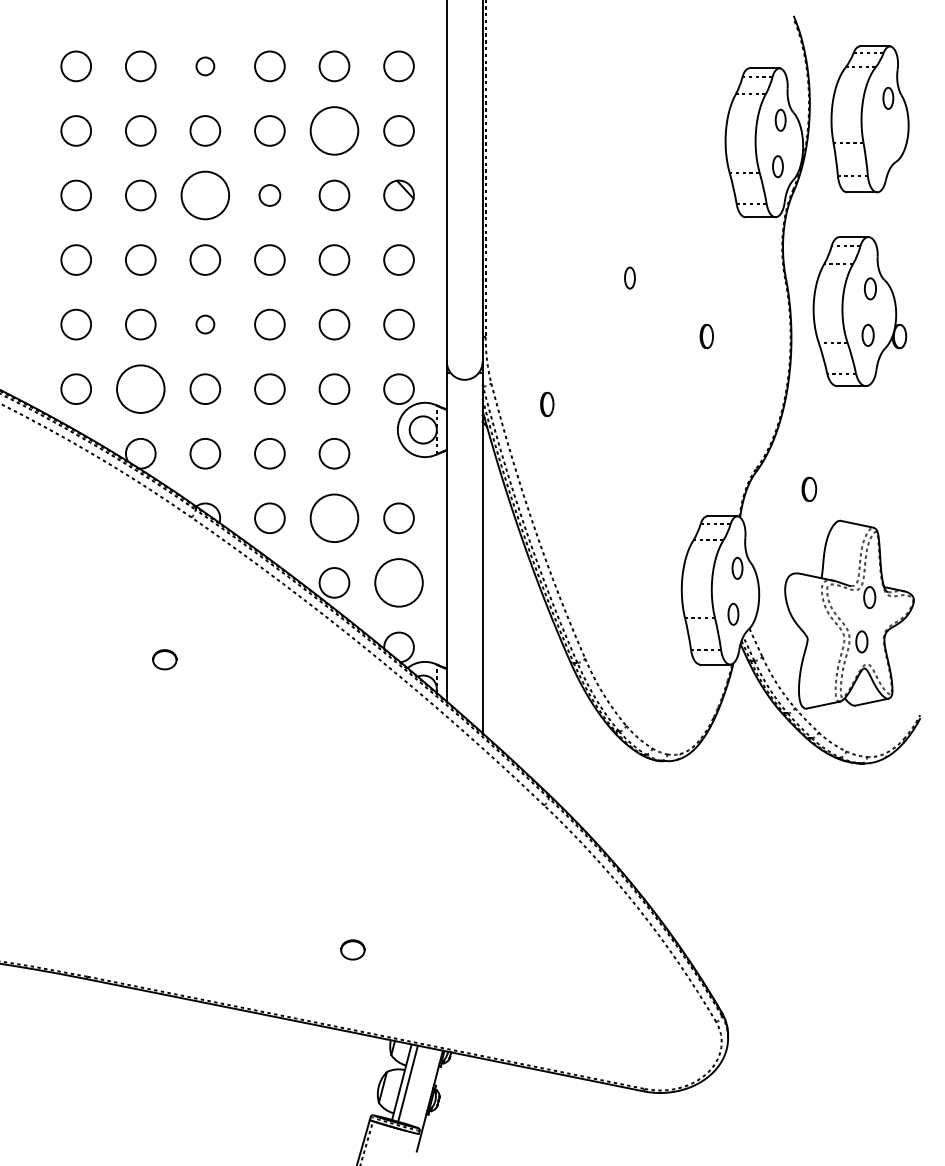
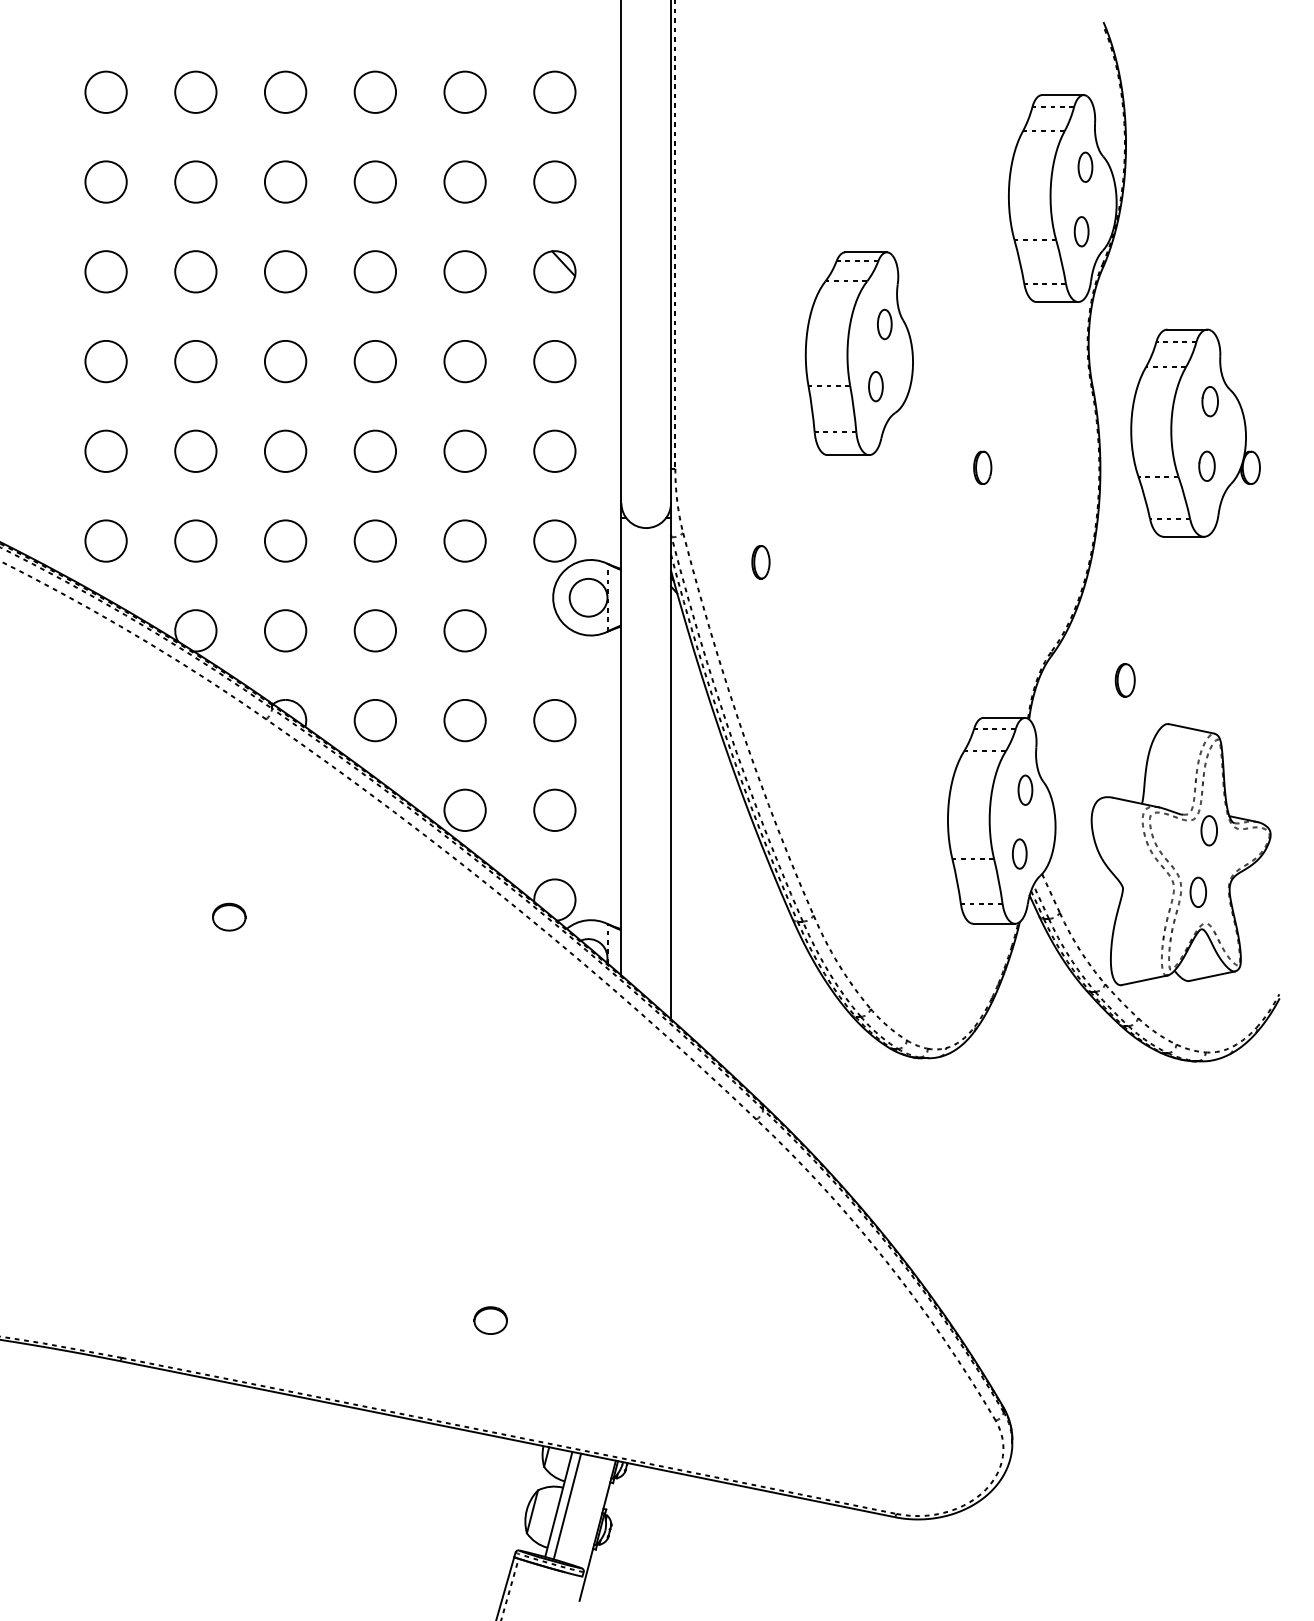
circle: (205, 66) -> (285, 92), size x1.67
part: (869, 119) -> (858, 353), moved
circle: (334, 130) -> (465, 181), size x0.62
circle: (205, 195) -> (285, 271), size x0.62
circle: (269, 195) -> (374, 271), size x1.43
circle: (205, 324) -> (285, 451), size x1.67
circle: (140, 389) -> (195, 541), size x0.62
circle: (334, 518) -> (465, 720), size x0.62
circle: (398, 582) -> (554, 809), size x0.62

